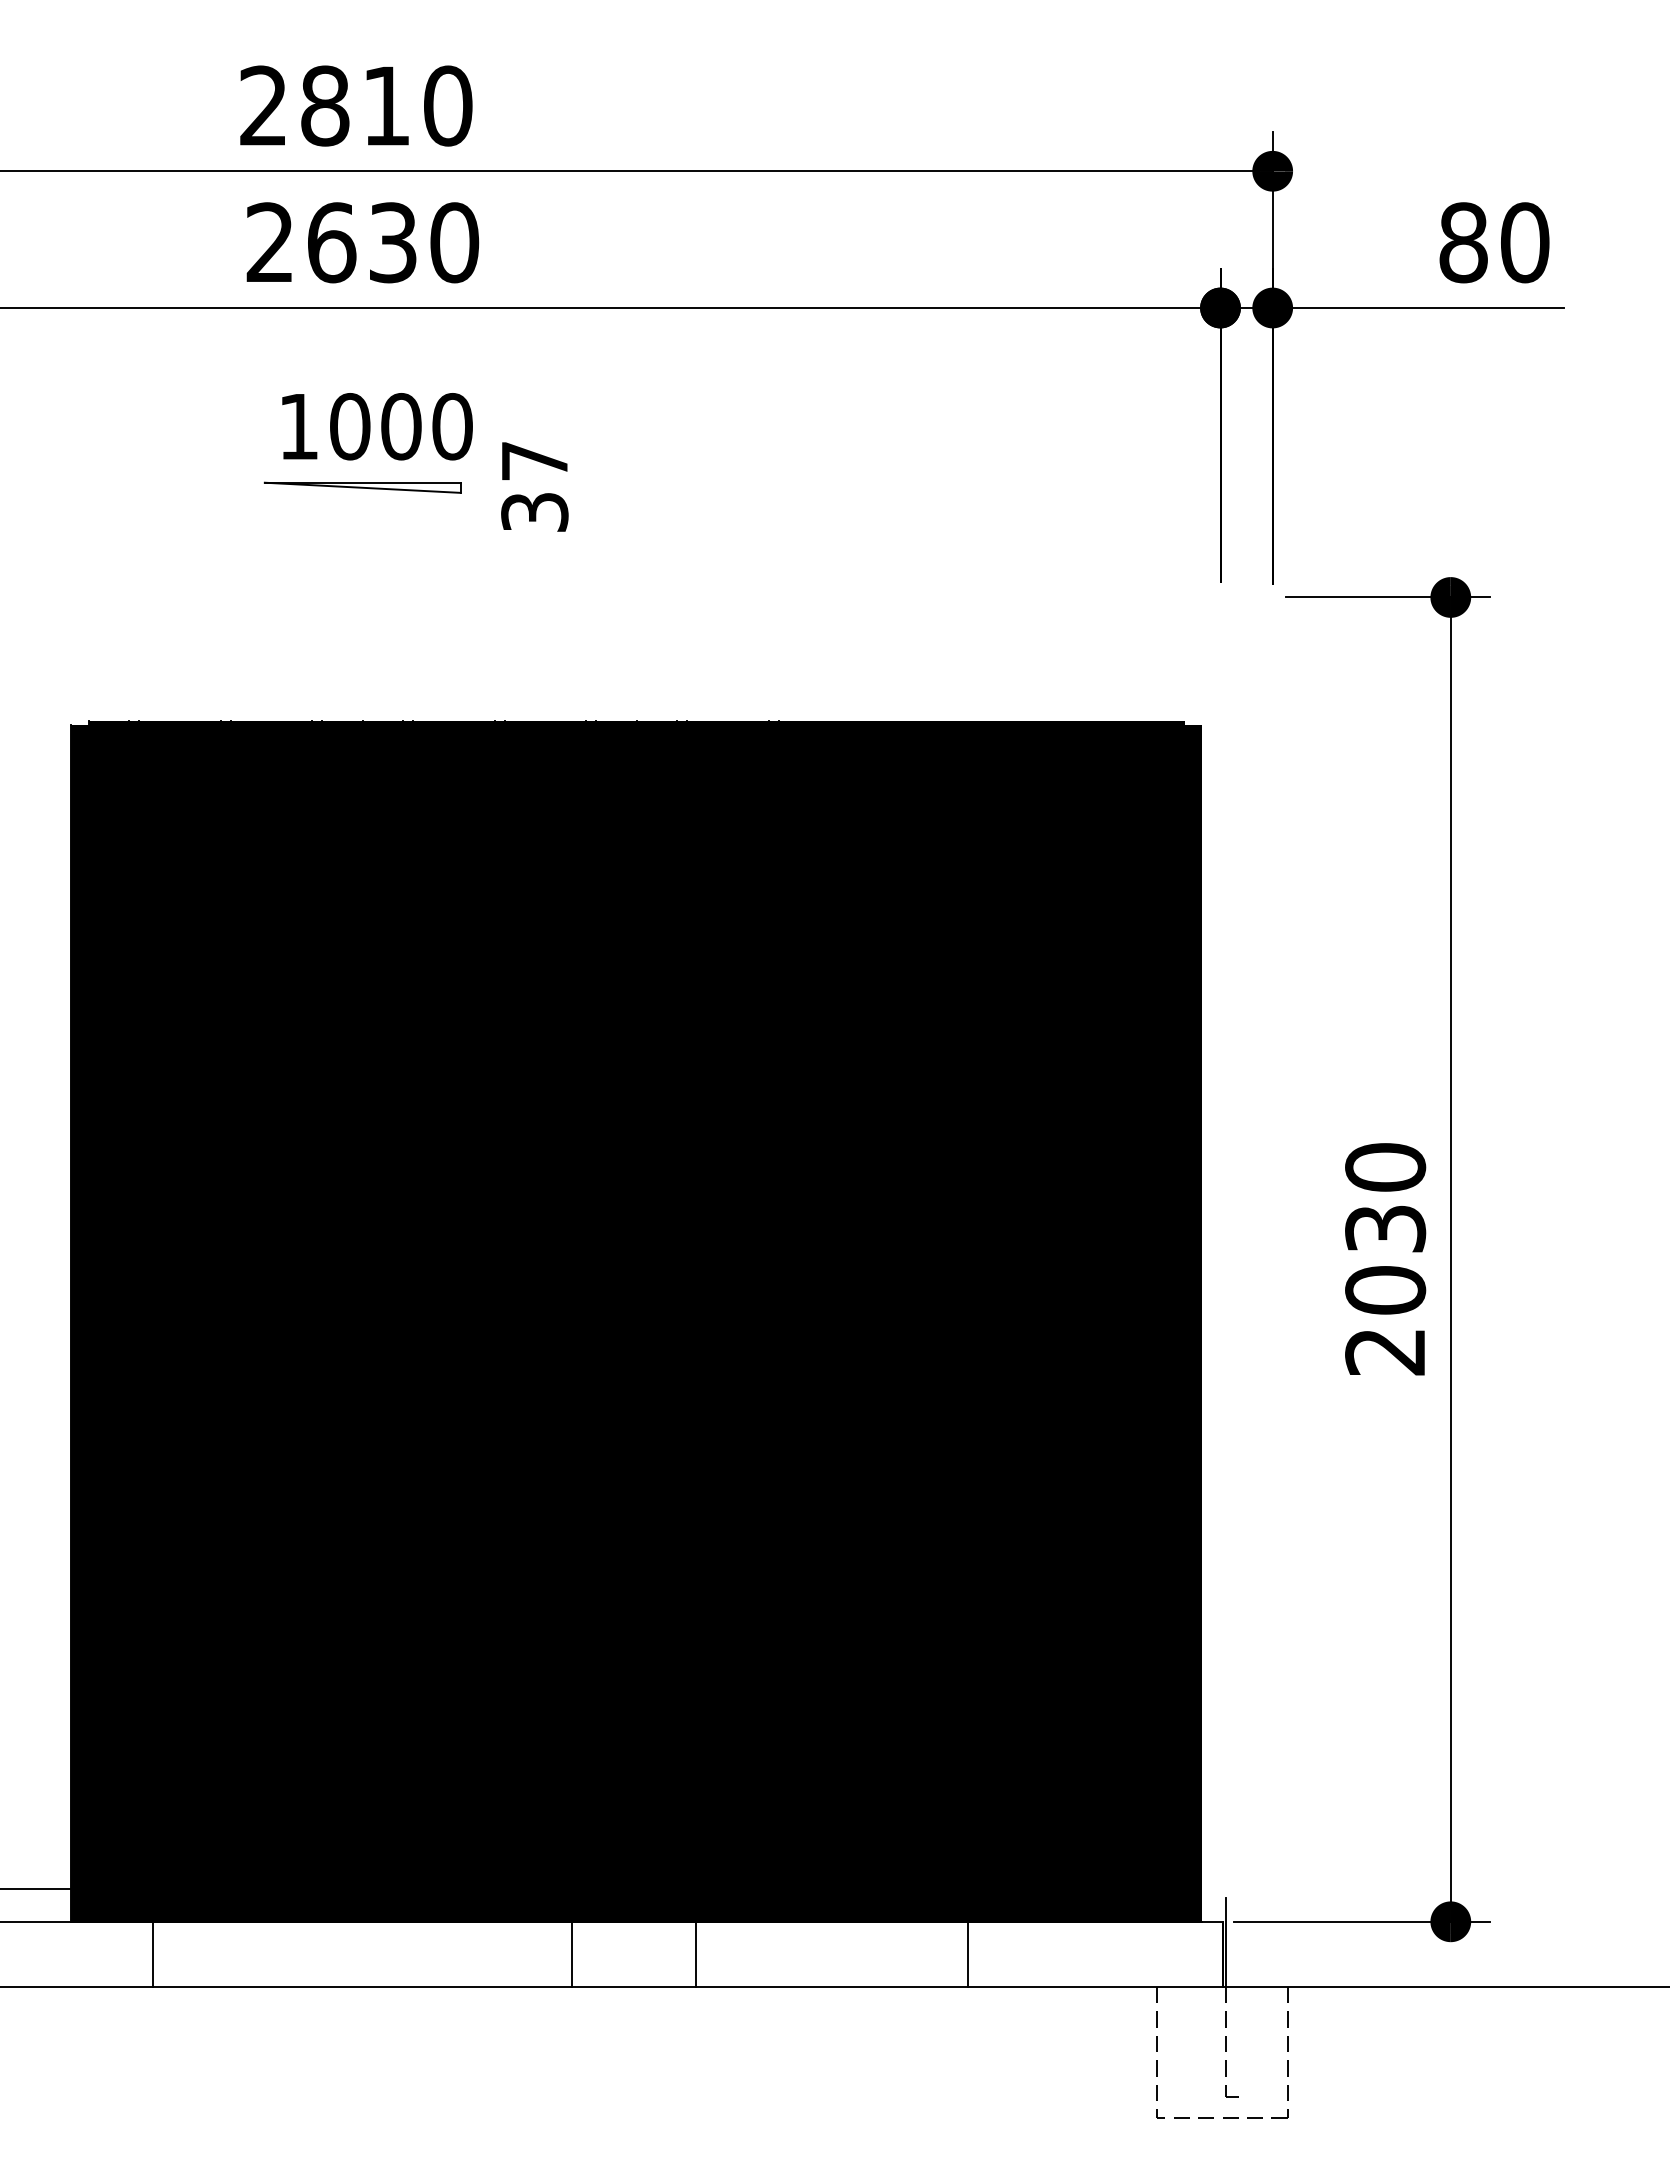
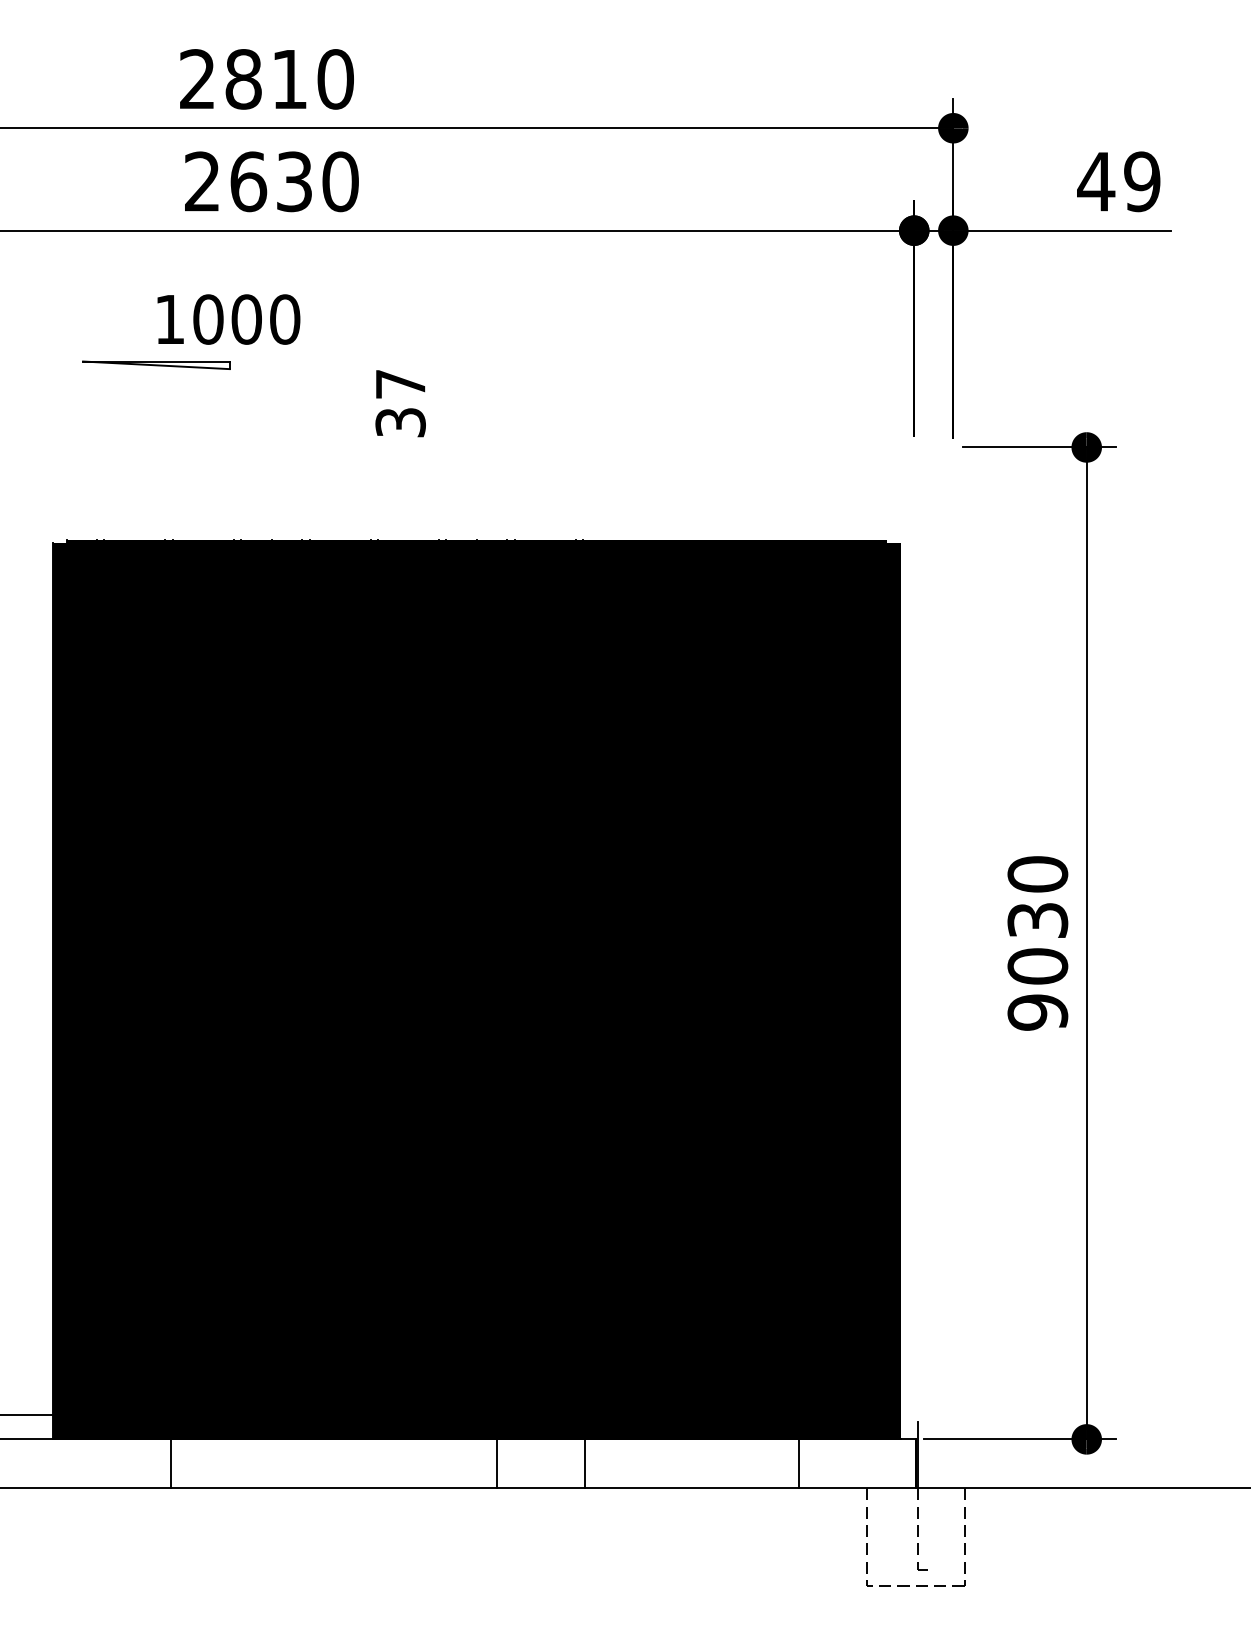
text: (1493, 242) -> (1118, 181), 80 -> 49
text: (377, 426) -> (228, 319), moved
text: (534, 486) -> (400, 403), moved
part: (362, 487) -> (156, 365), moved
text: (1385, 1351) -> (1037, 1012), 2030 -> 9030
line: (153, 1954) -> (171, 1463), moved
line: (572, 1954) -> (497, 1463), moved
line: (696, 1954) -> (585, 1463), moved
line: (968, 1954) -> (799, 1463), moved

